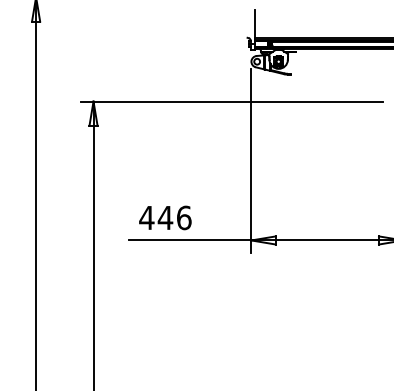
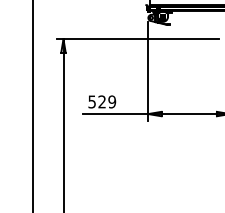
text: (166, 217) -> (102, 101), 446 -> 529

